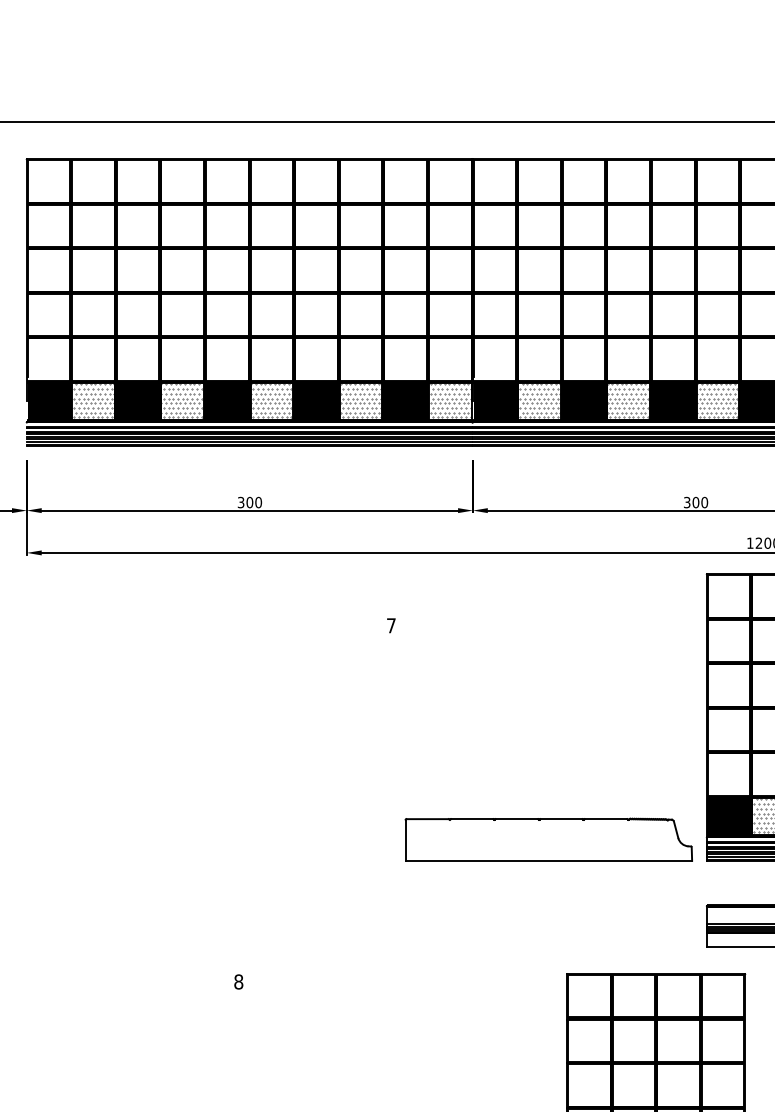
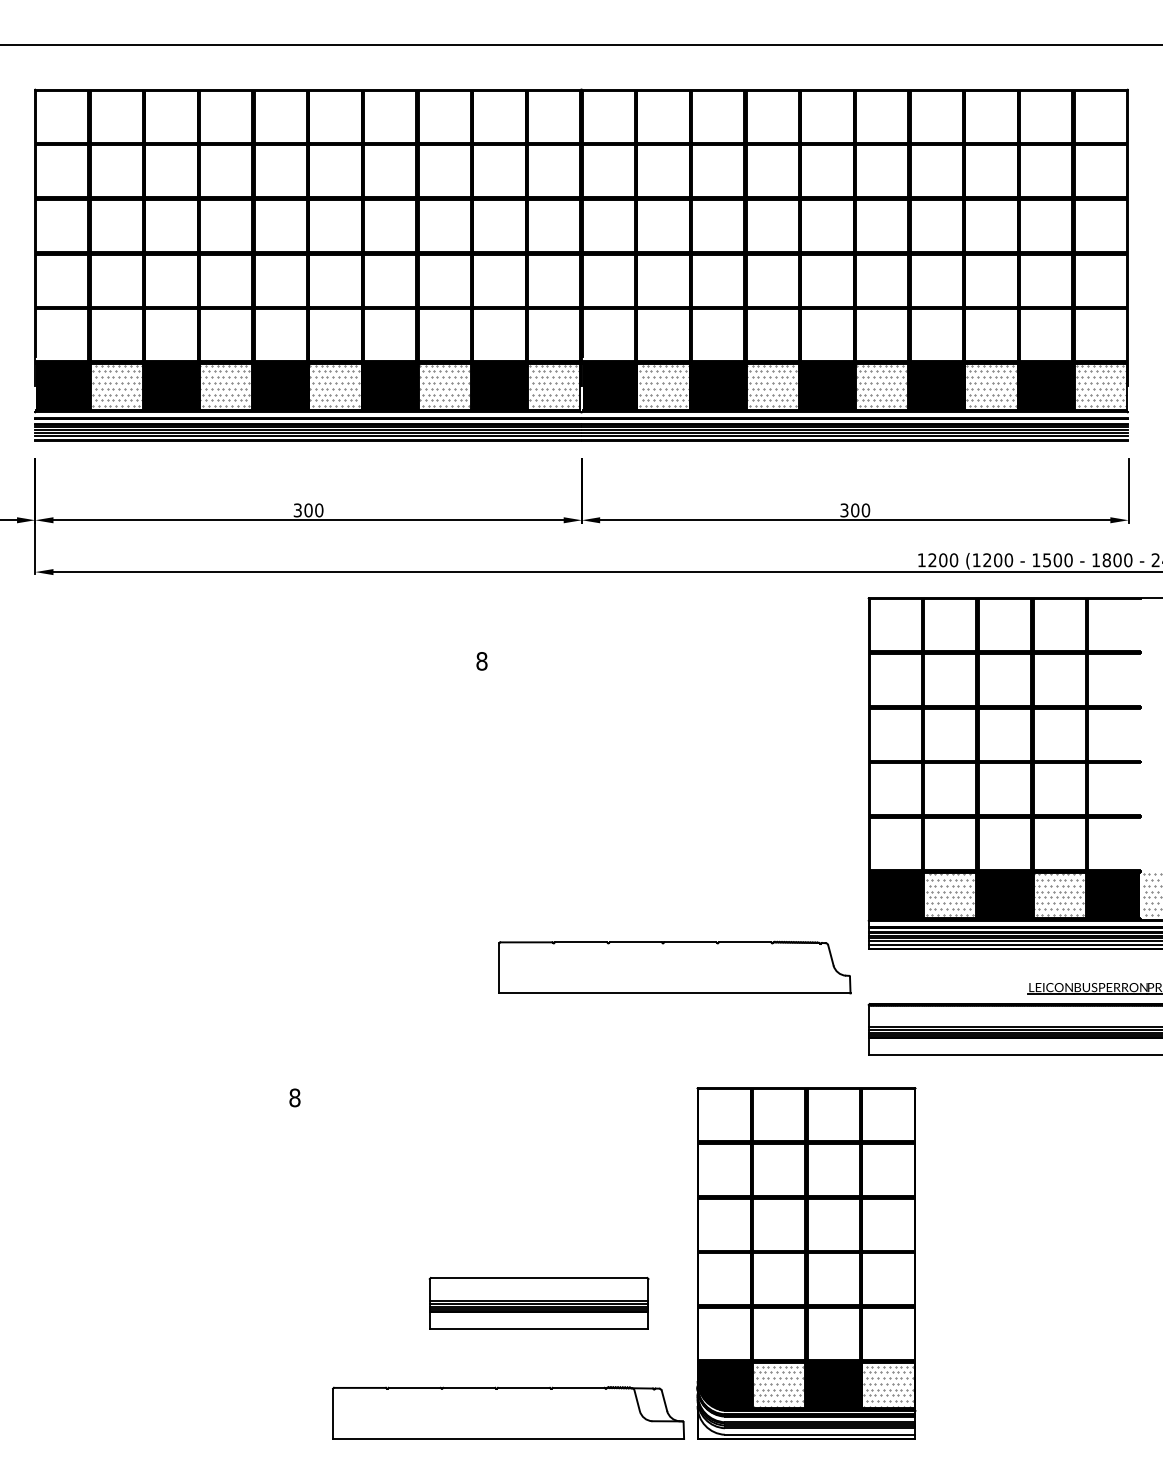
text: (391, 625) -> (481, 661), 7 -> 8
part: (548, 839) -> (674, 967), moved

